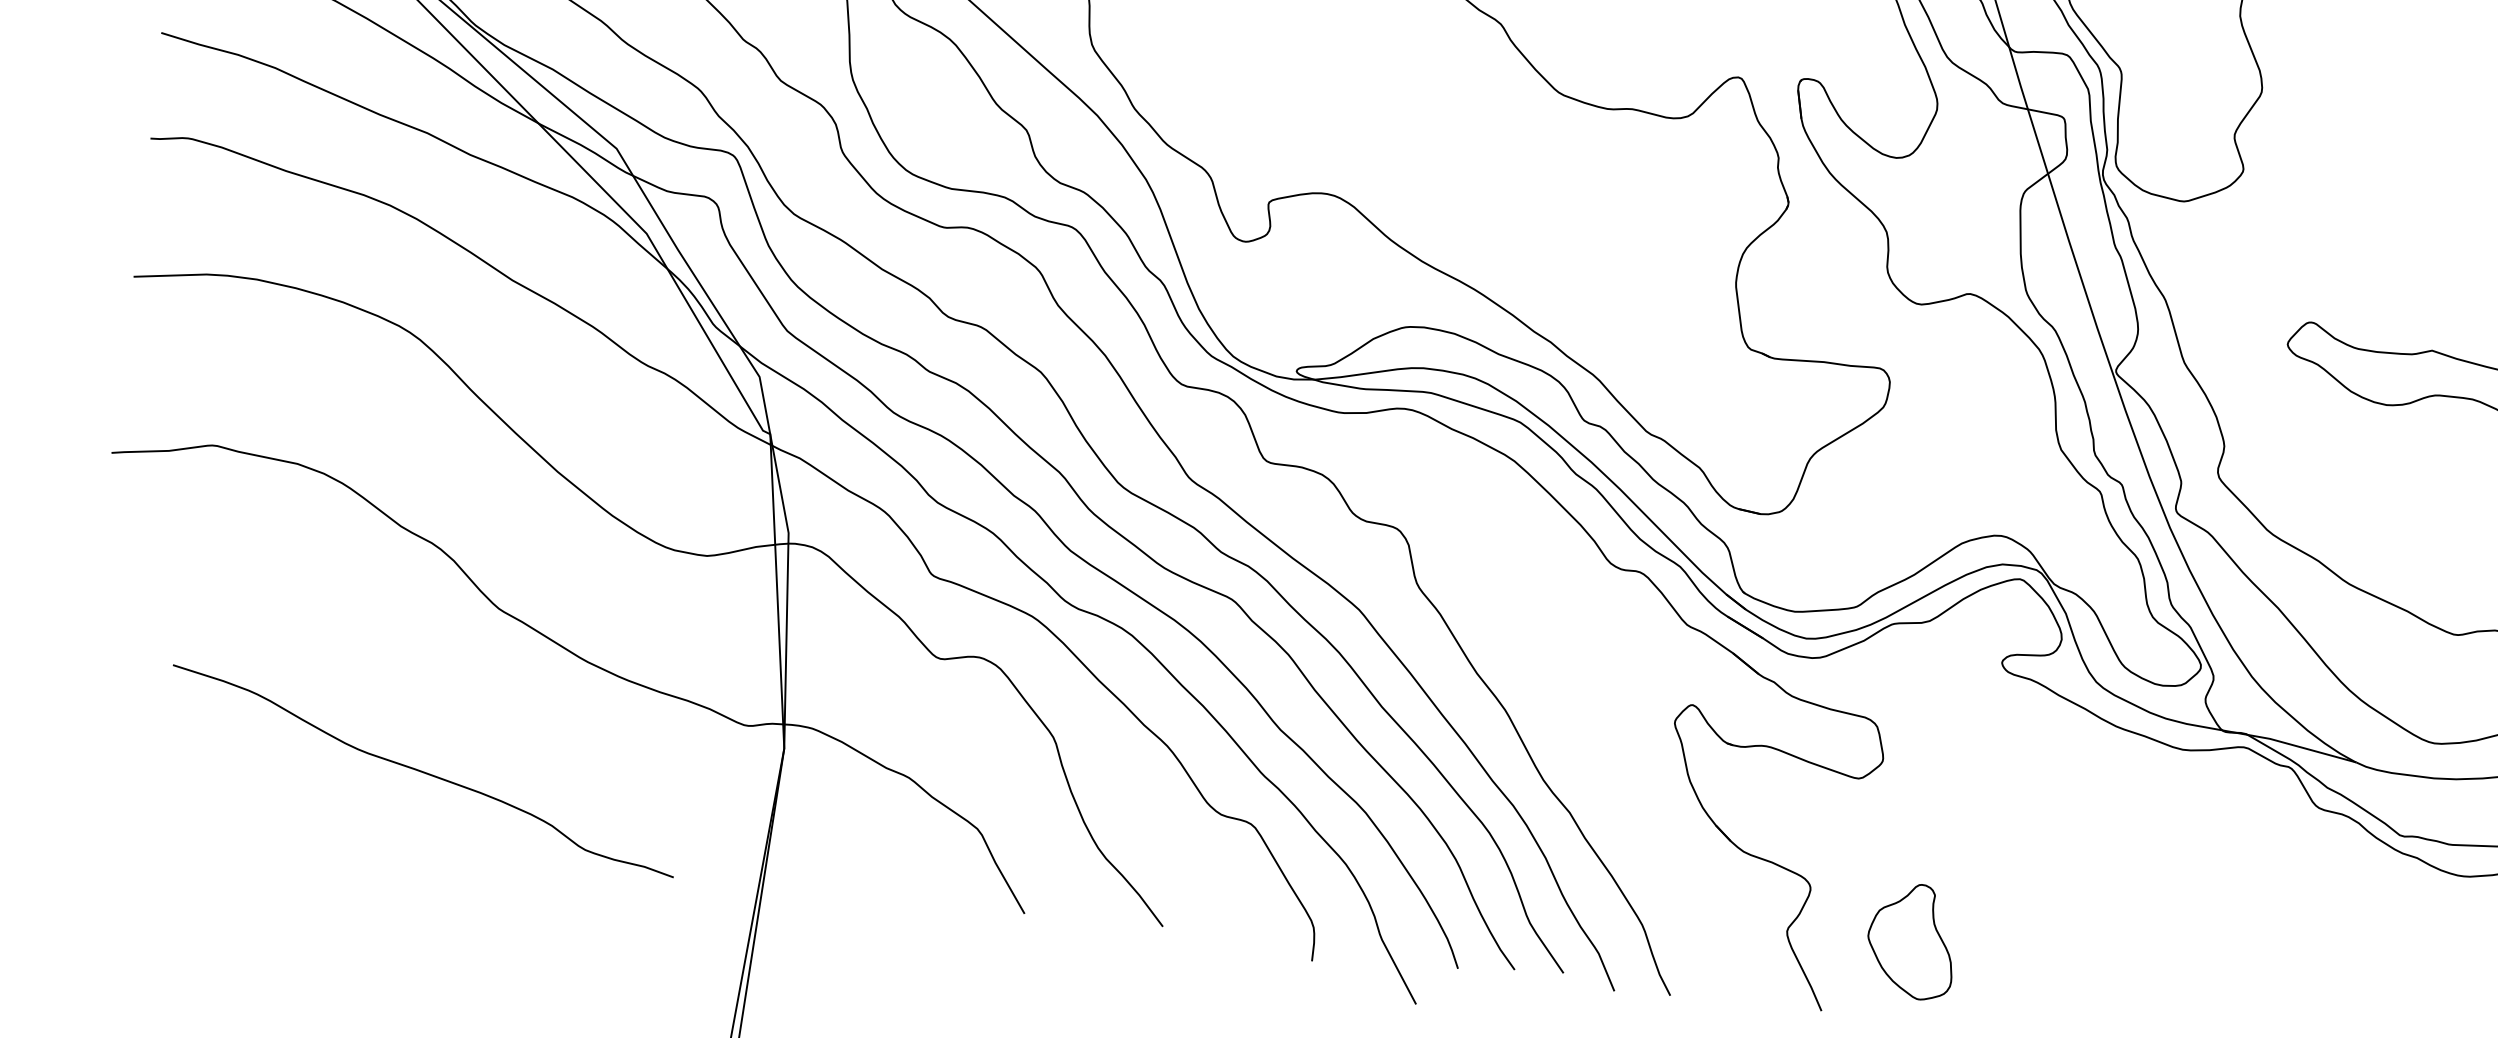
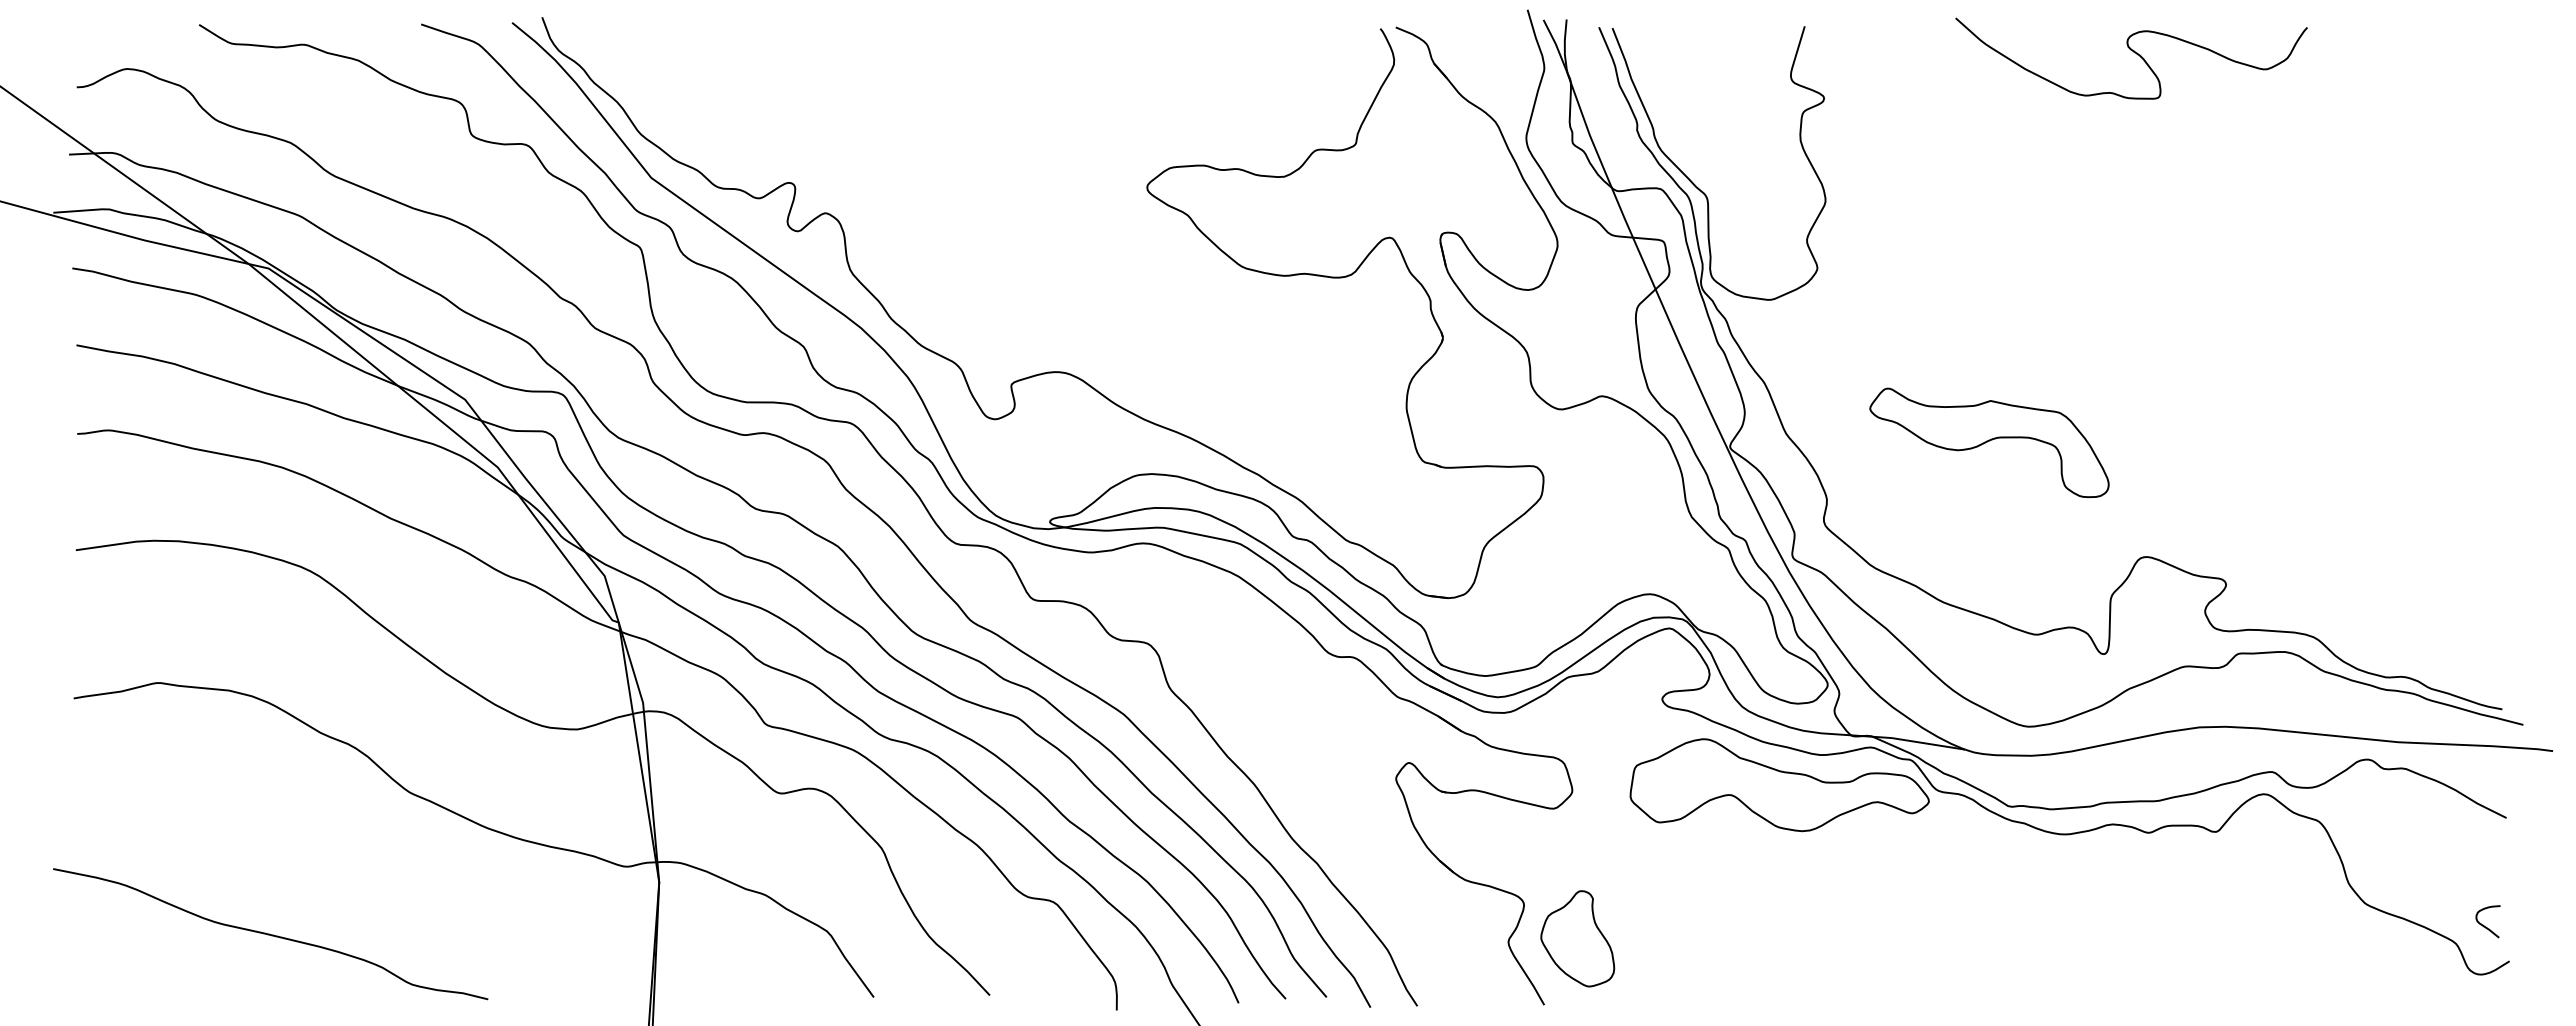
curve: (423, 771) -> (270, 934), moved
part: (2130, 780) -> (1779, 785), added
part: (1911, 940) -> (1577, 938), moved

